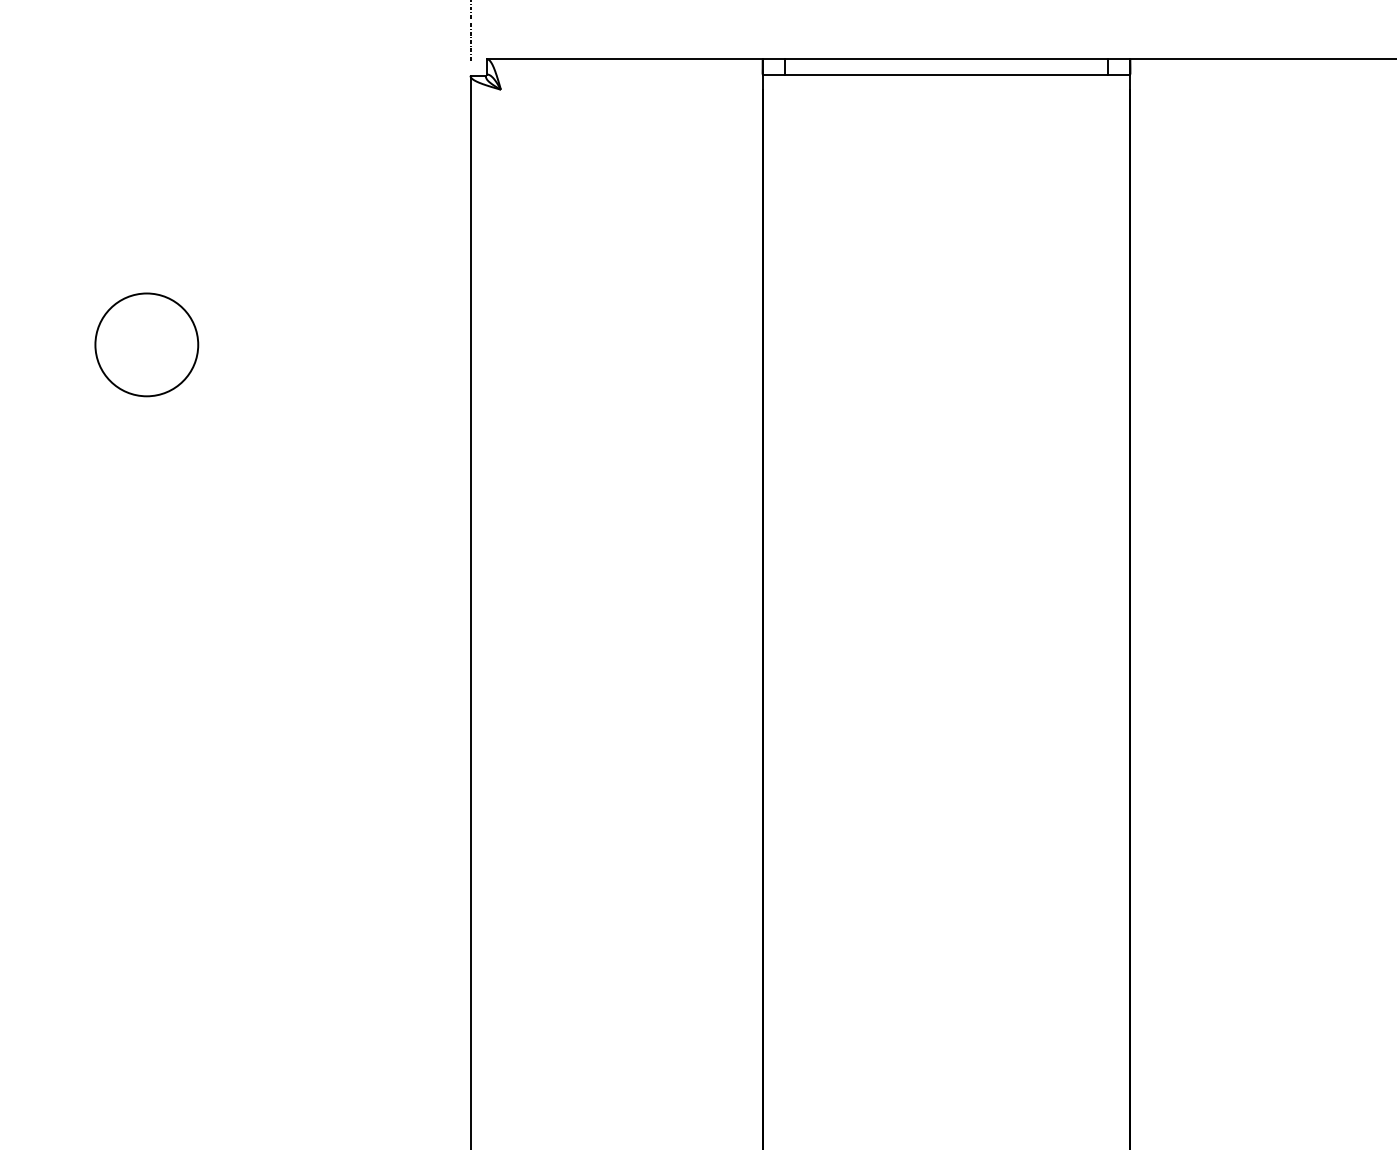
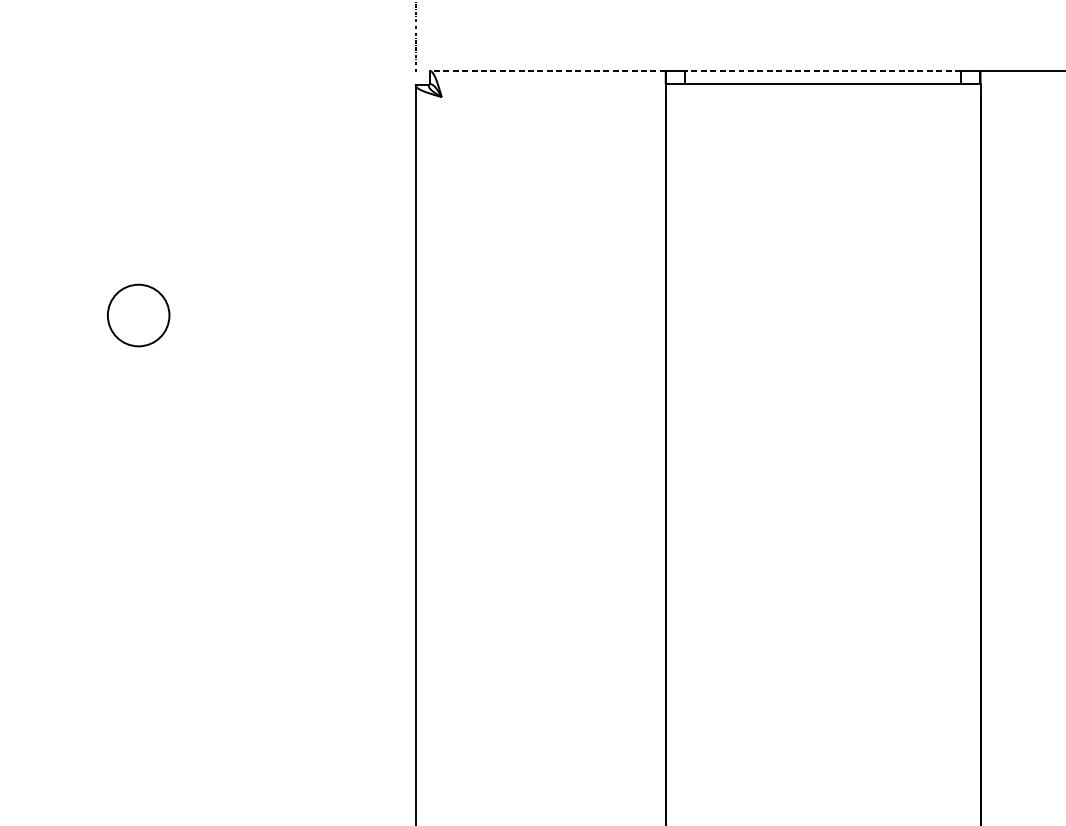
line: (624, 59) -> (547, 71), solid -> dashed
line: (946, 59) -> (823, 71), solid -> dashed
circle: (146, 344) -> (138, 315), size x0.7

